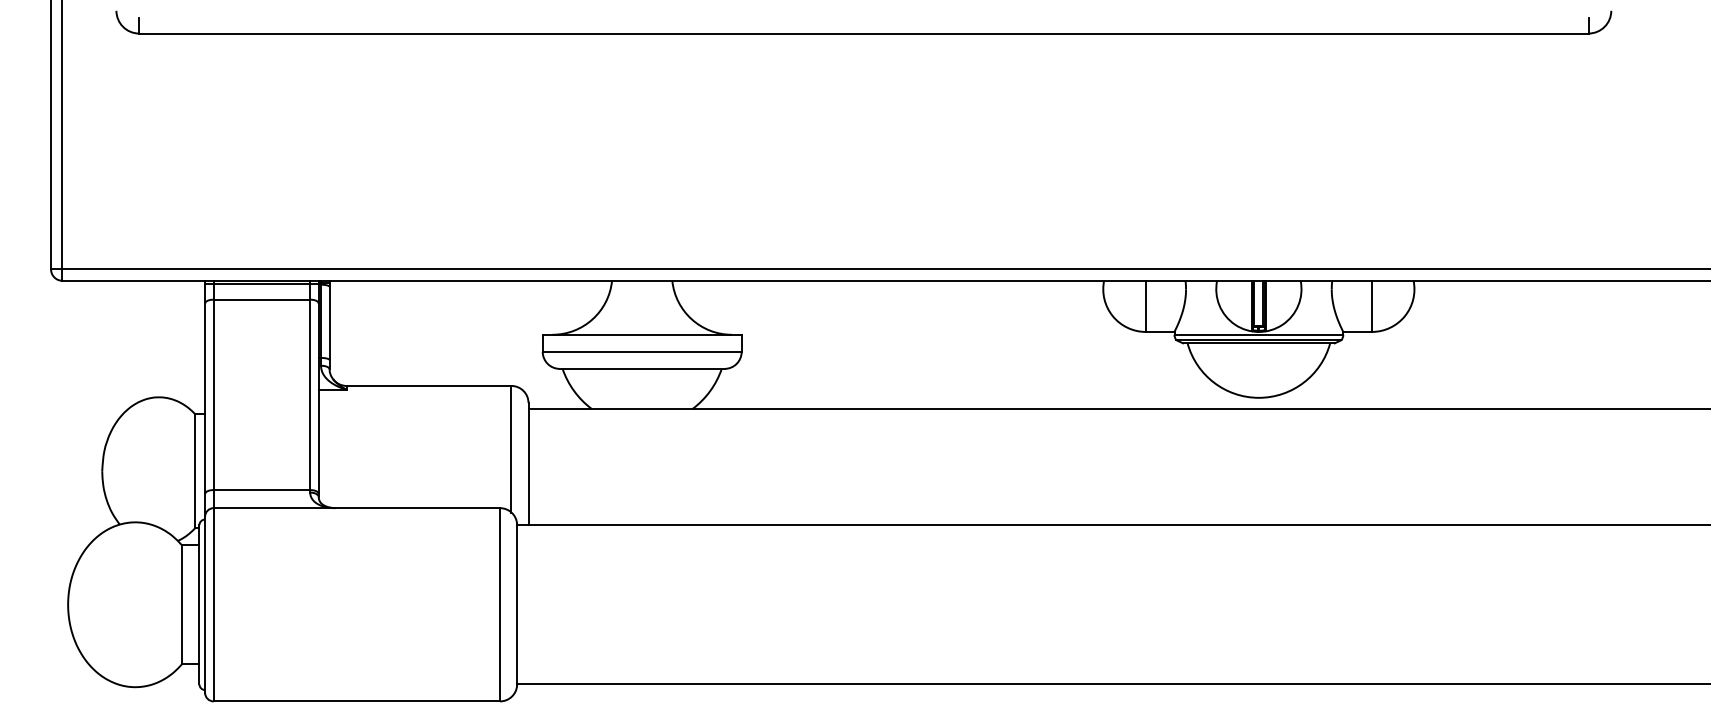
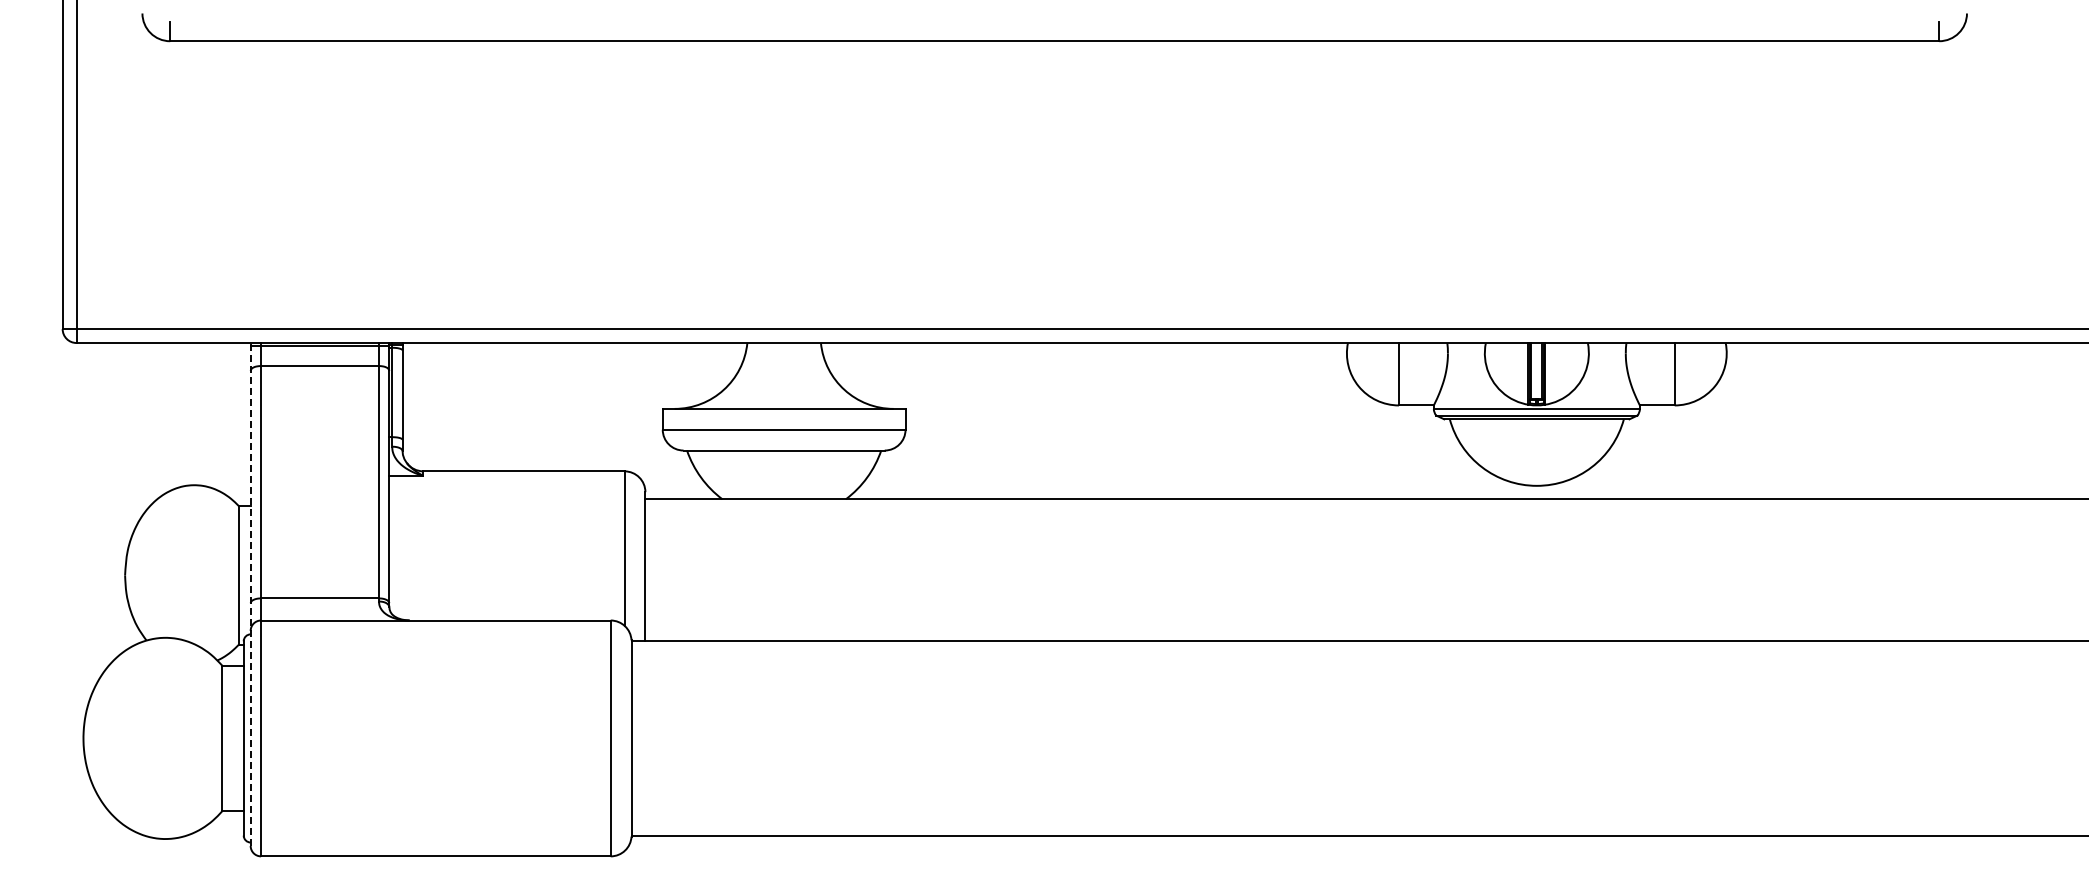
line: (204, 486) -> (250, 593), solid -> dashed

